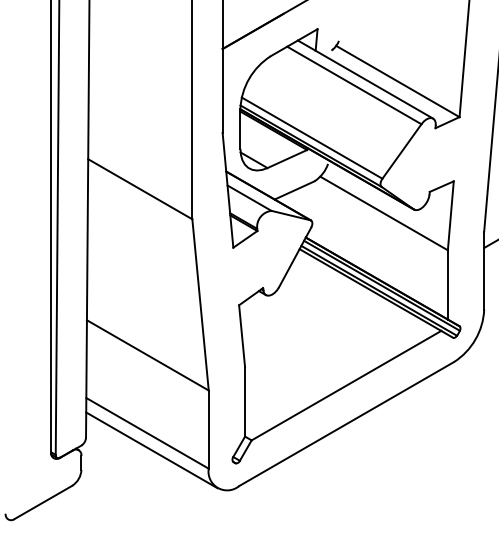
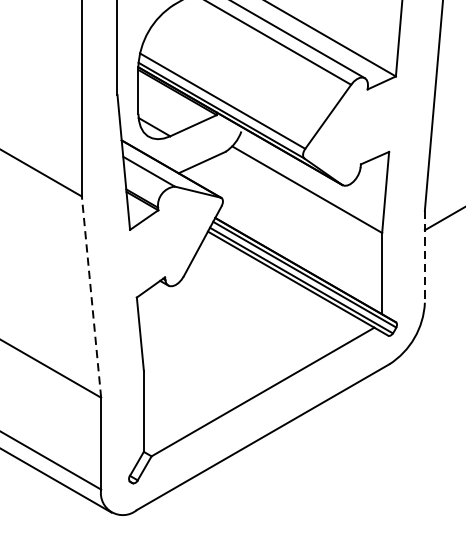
line: (484, 271) -> (425, 257), solid -> dashed
line: (200, 304) -> (91, 296), solid -> dashed

